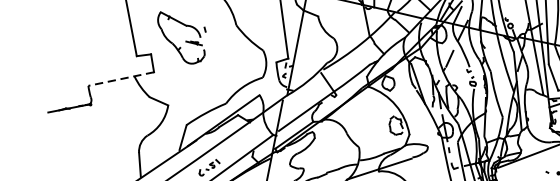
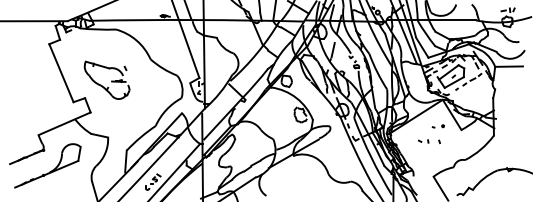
line: (120, 79) -> (64, 124), dashed -> solid
part: (92, 130) -> (49, 171), added

